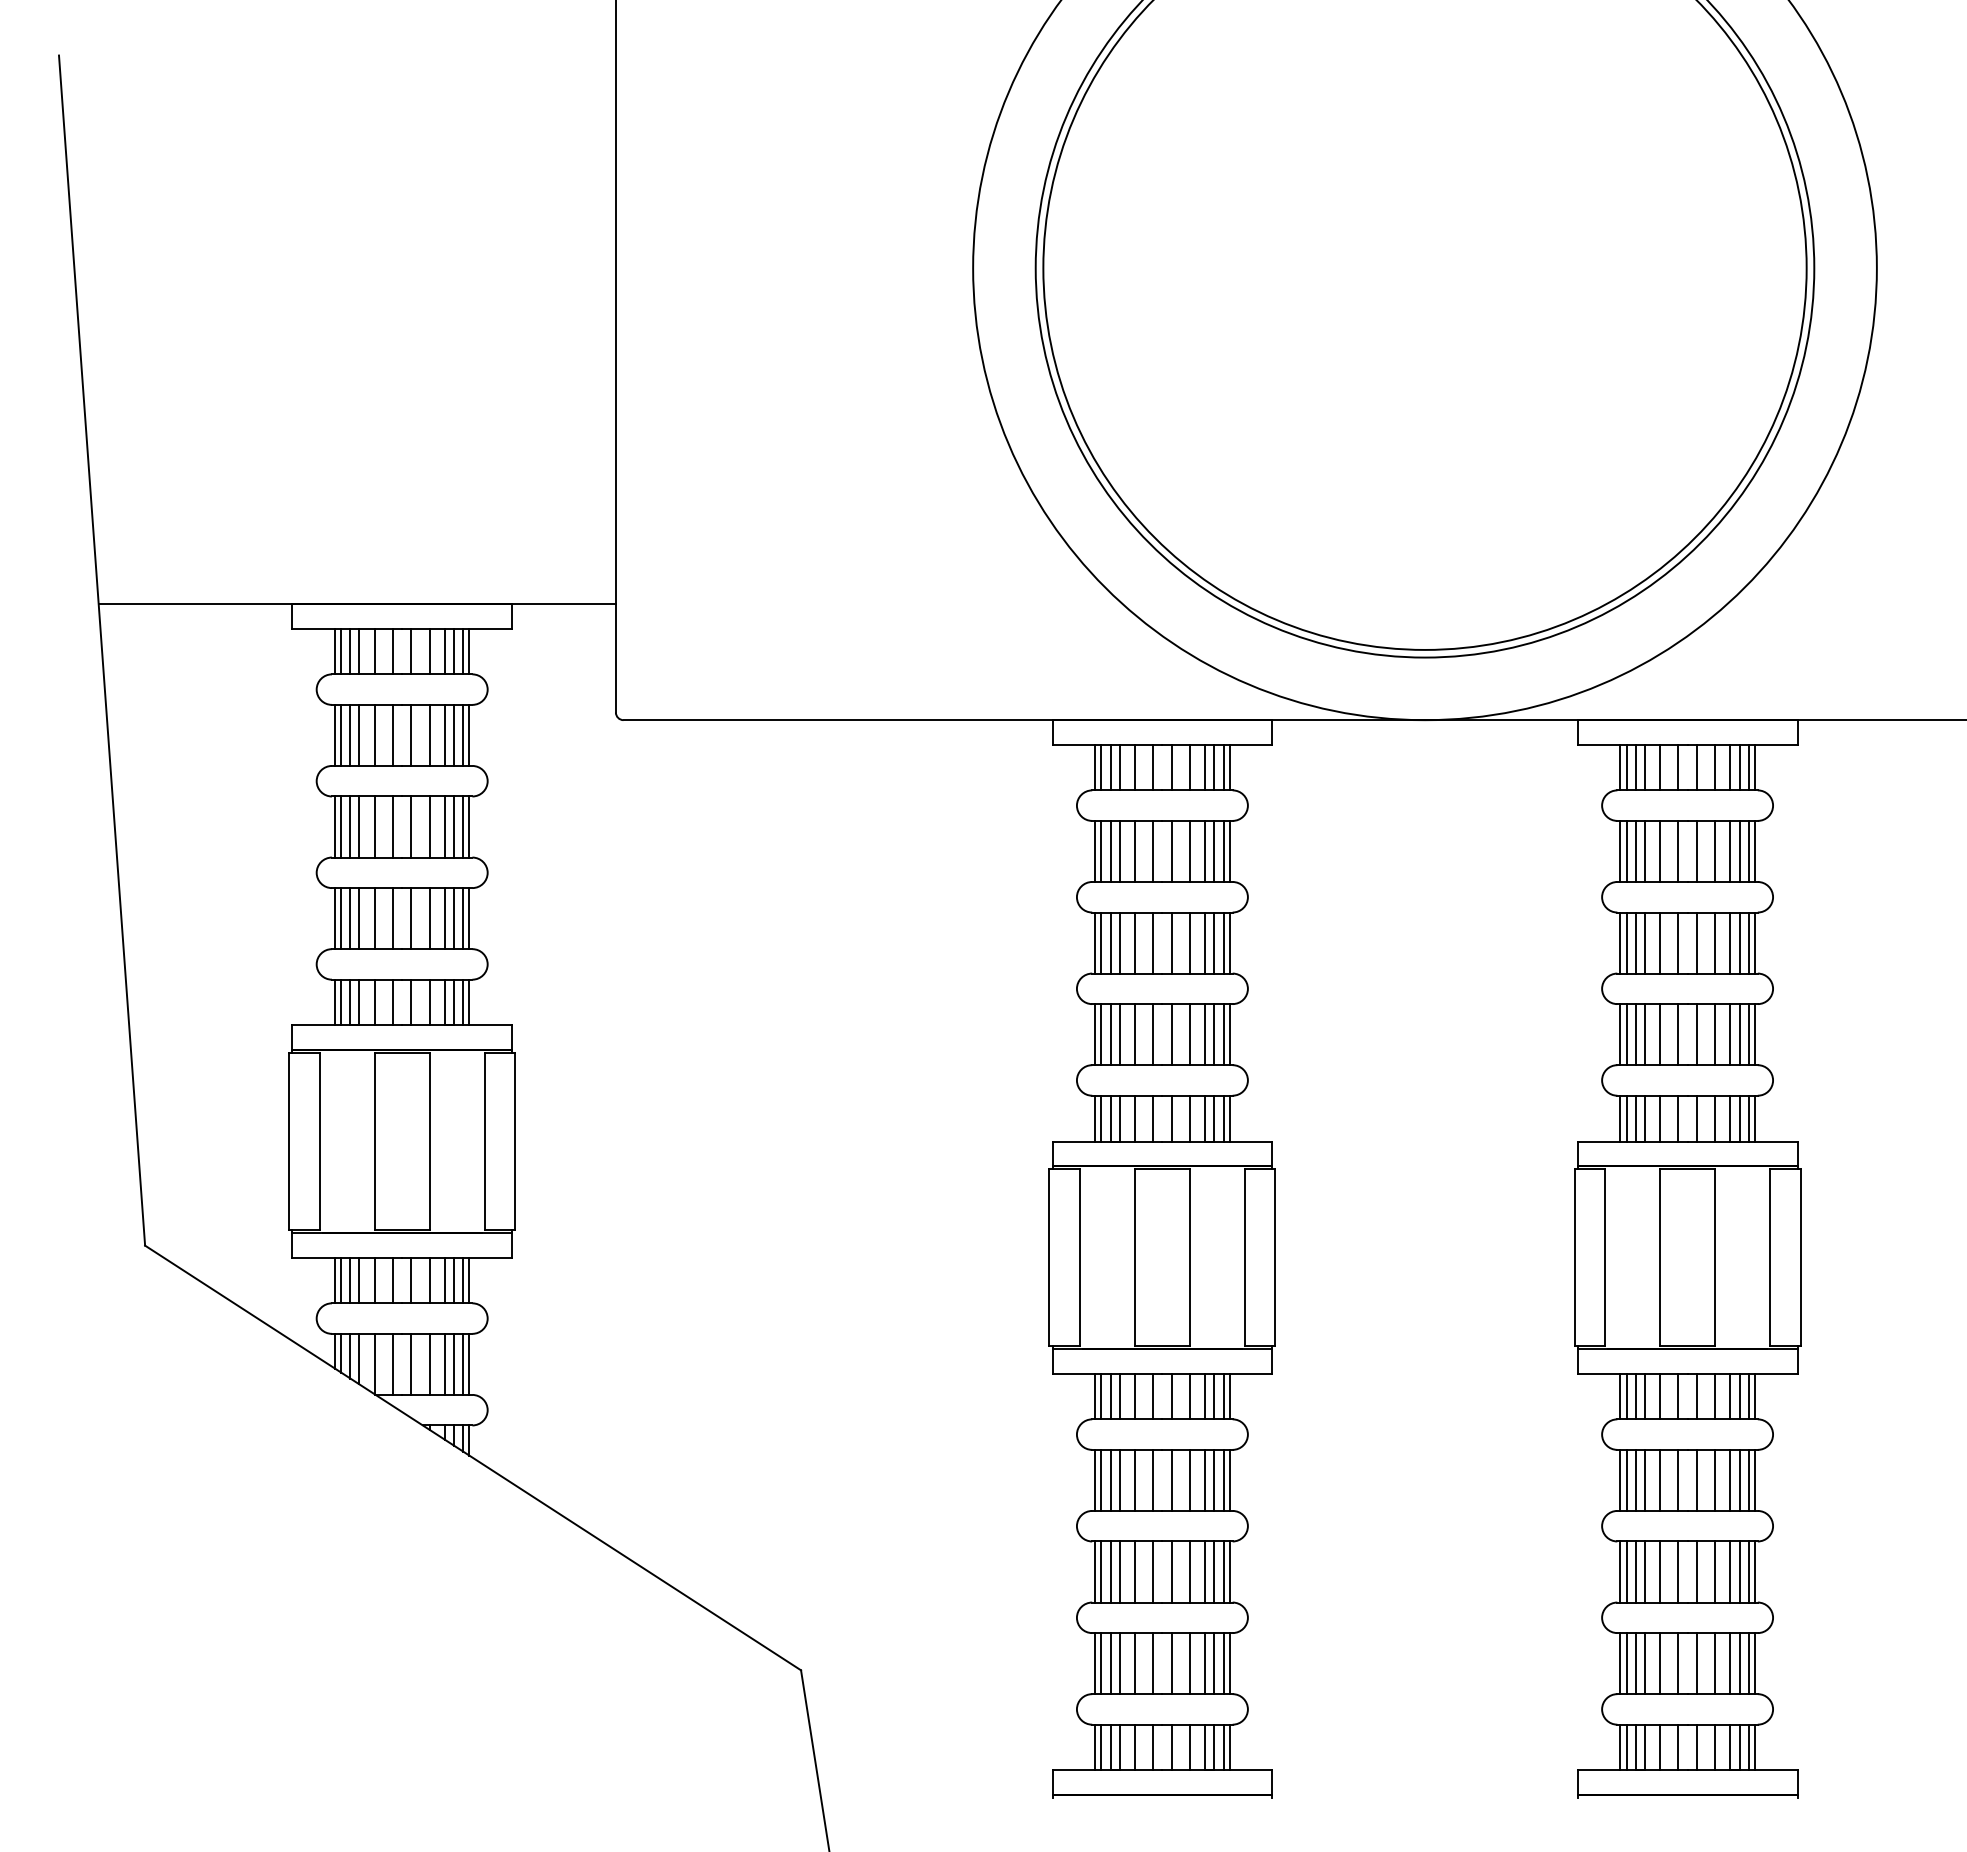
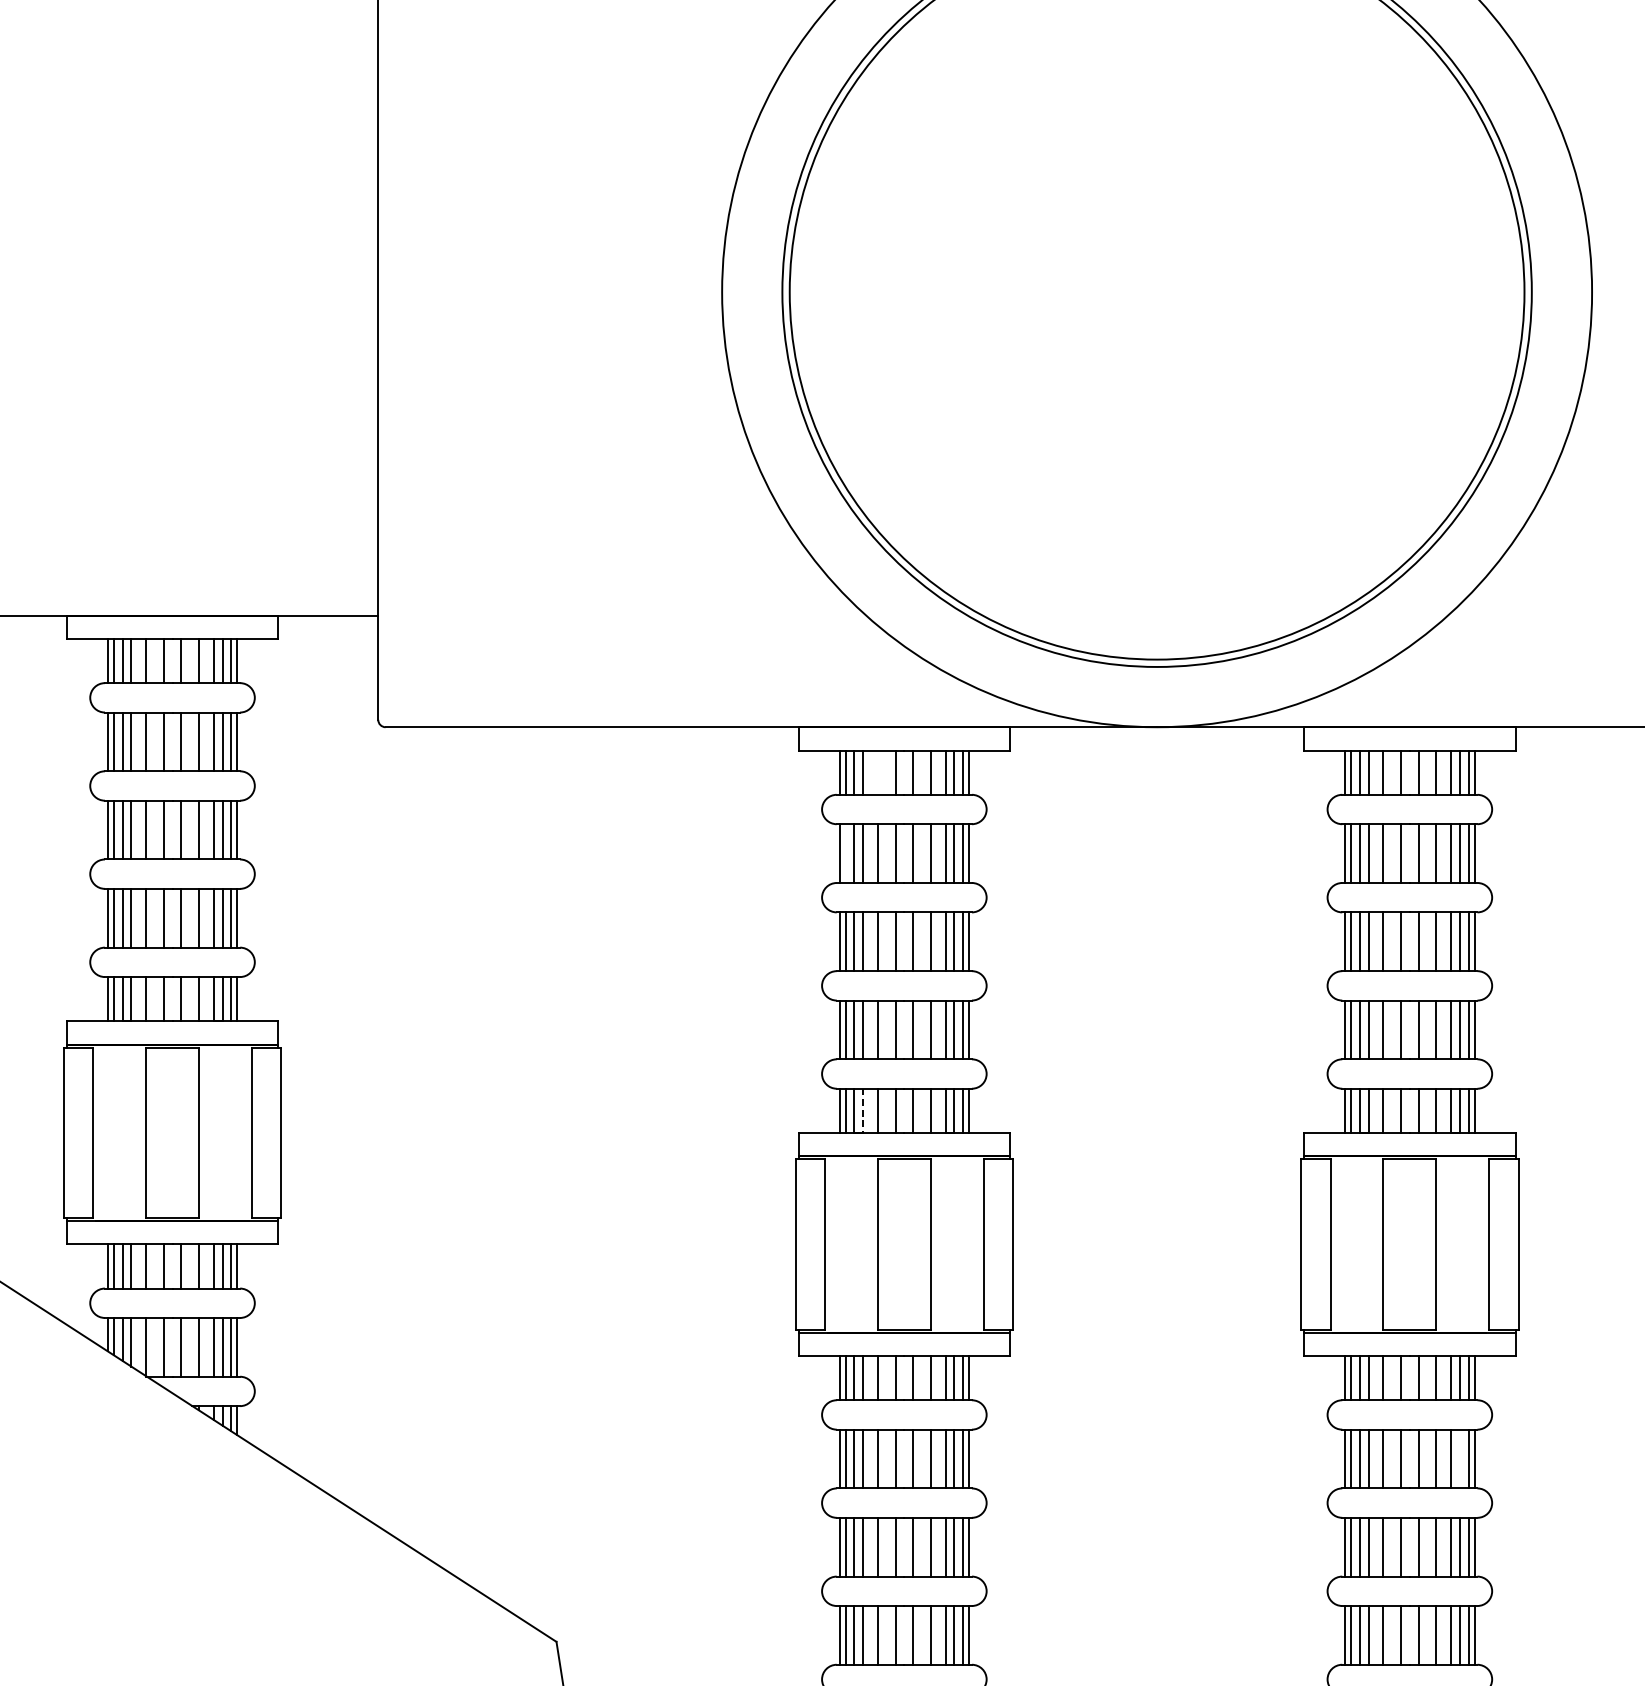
line: (1134, 767) -> (877, 772), removed
line: (1101, 850) -> (845, 852), removed
line: (1119, 1118) -> (863, 1110), solid -> dashed
line: (1739, 1479) -> (1459, 1458), removed

